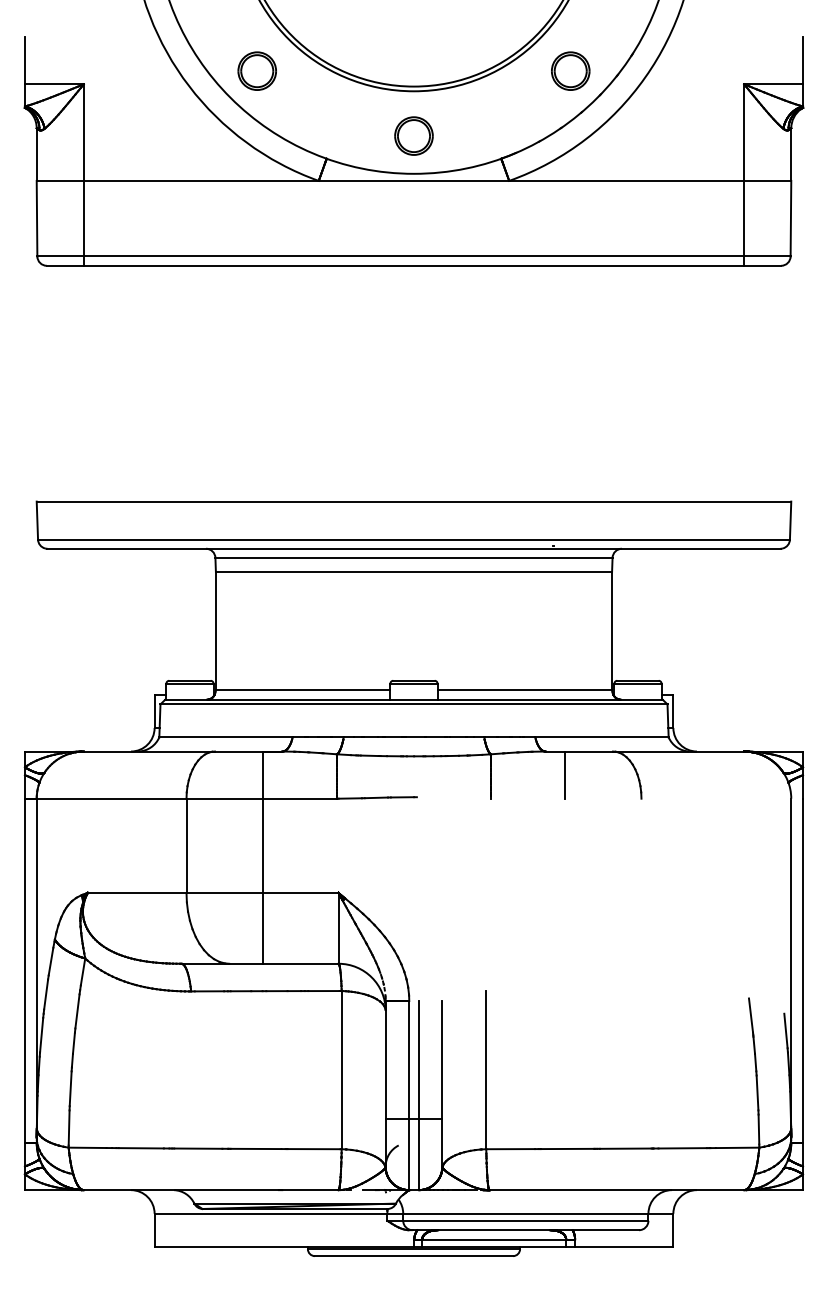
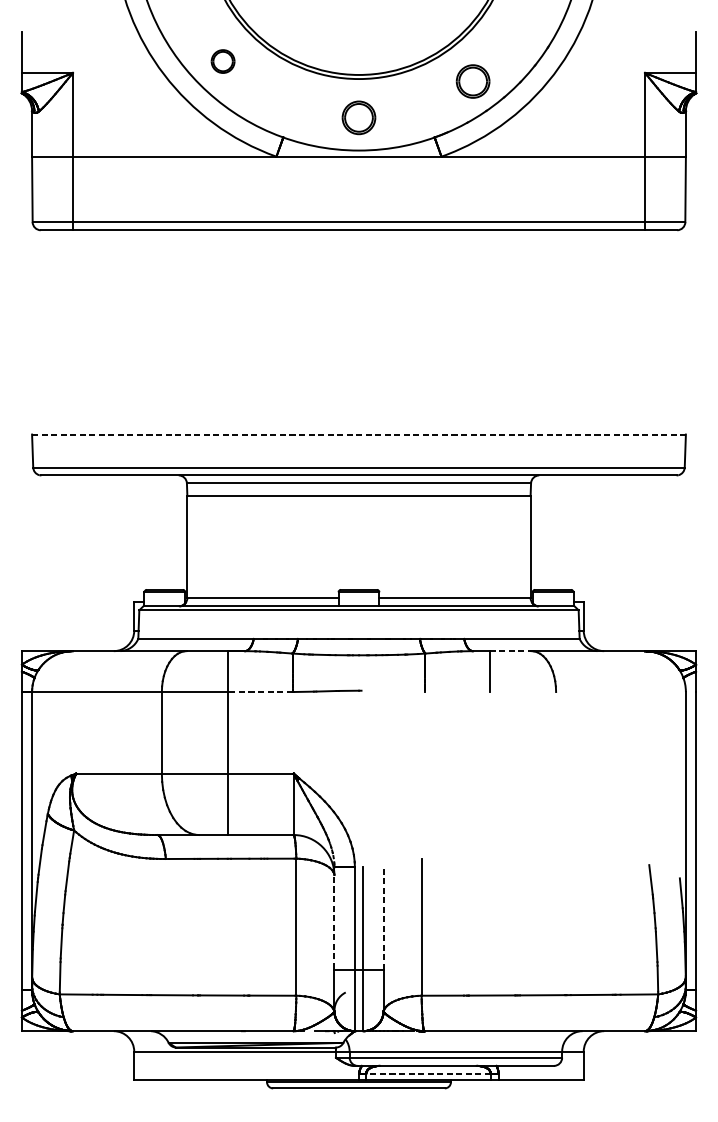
part: (256, 70) -> (222, 61), size x0.7
part: (570, 70) -> (472, 80), moved
line: (414, 501) -> (359, 434), solid -> dashed
line: (589, 751) -> (511, 651), solid -> dashed
line: (299, 798) -> (259, 691), solid -> dashed
line: (442, 1059) -> (383, 917), solid -> dashed
line: (385, 1060) -> (334, 918), solid -> dashed
line: (494, 1239) -> (428, 1073), solid -> dashed

